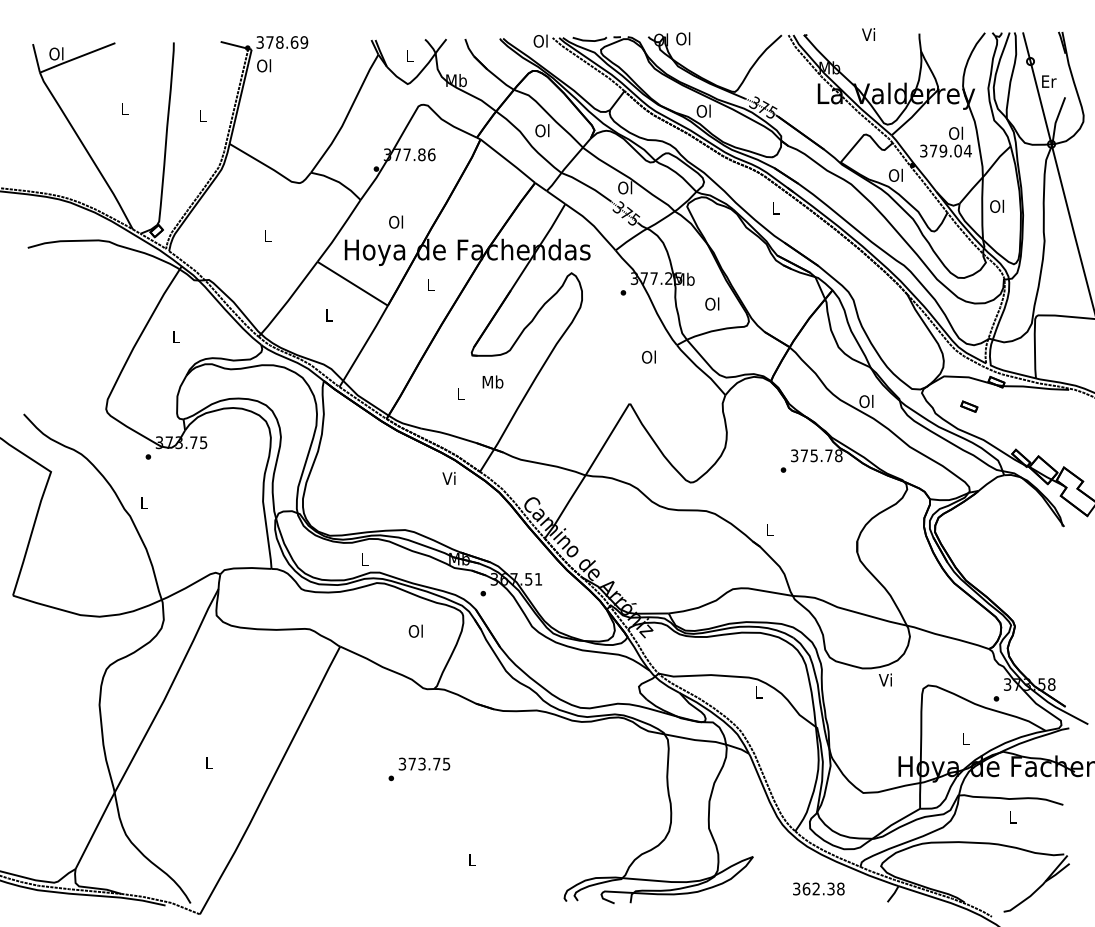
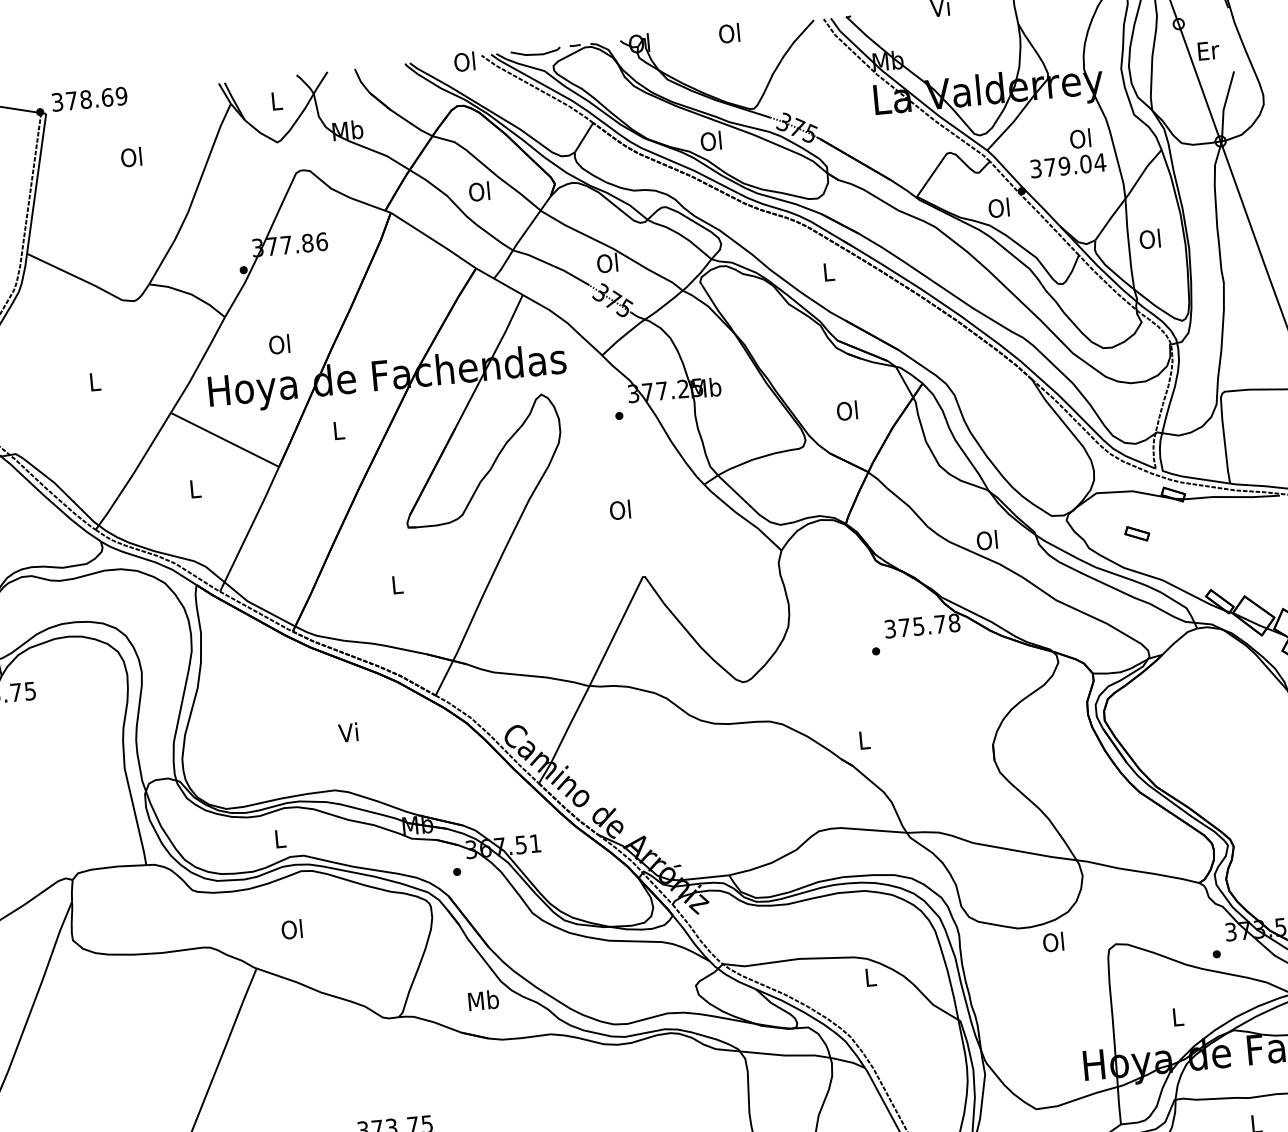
text: (683, 38) -> (729, 32), moved
text: (264, 65) -> (131, 156), moved
text: (712, 303) -> (847, 409), moved
text: (648, 356) -> (619, 509), moved
text: (492, 381) -> (482, 999), moved
text: (448, 478) -> (347, 732), moved
text: (415, 630) -> (291, 928), moved
text: (885, 679) -> (1052, 941), Vi -> Ol

